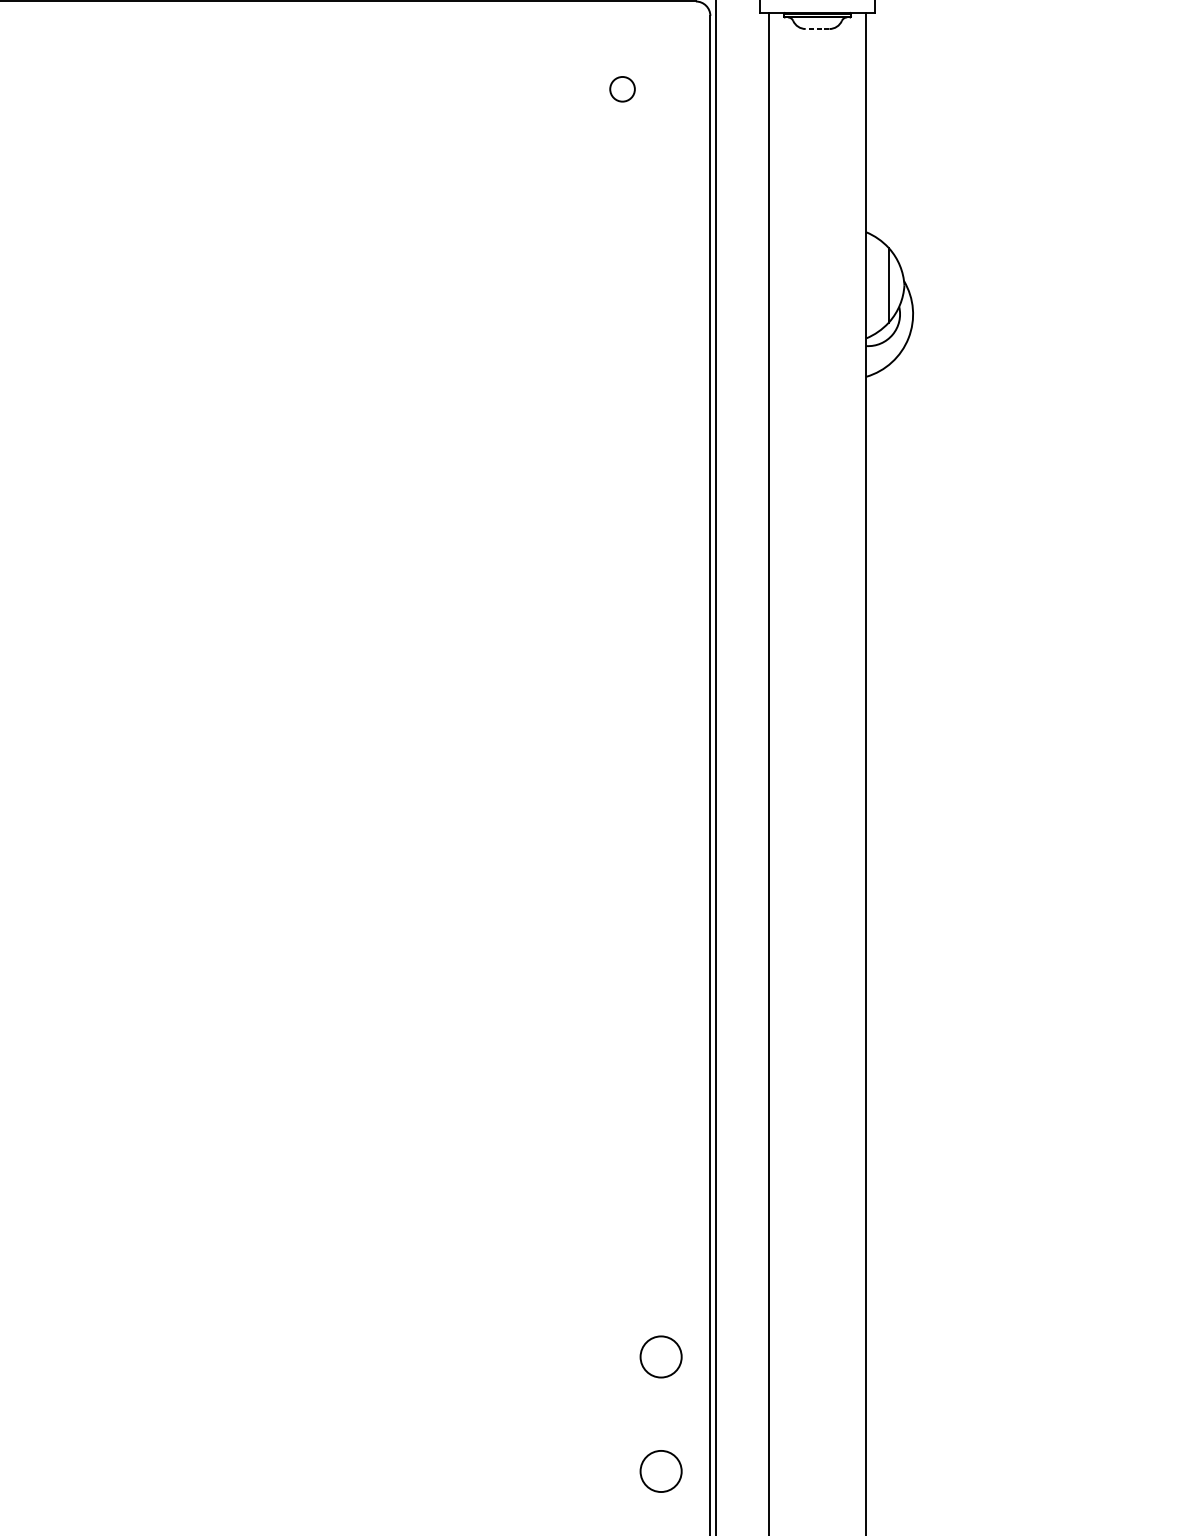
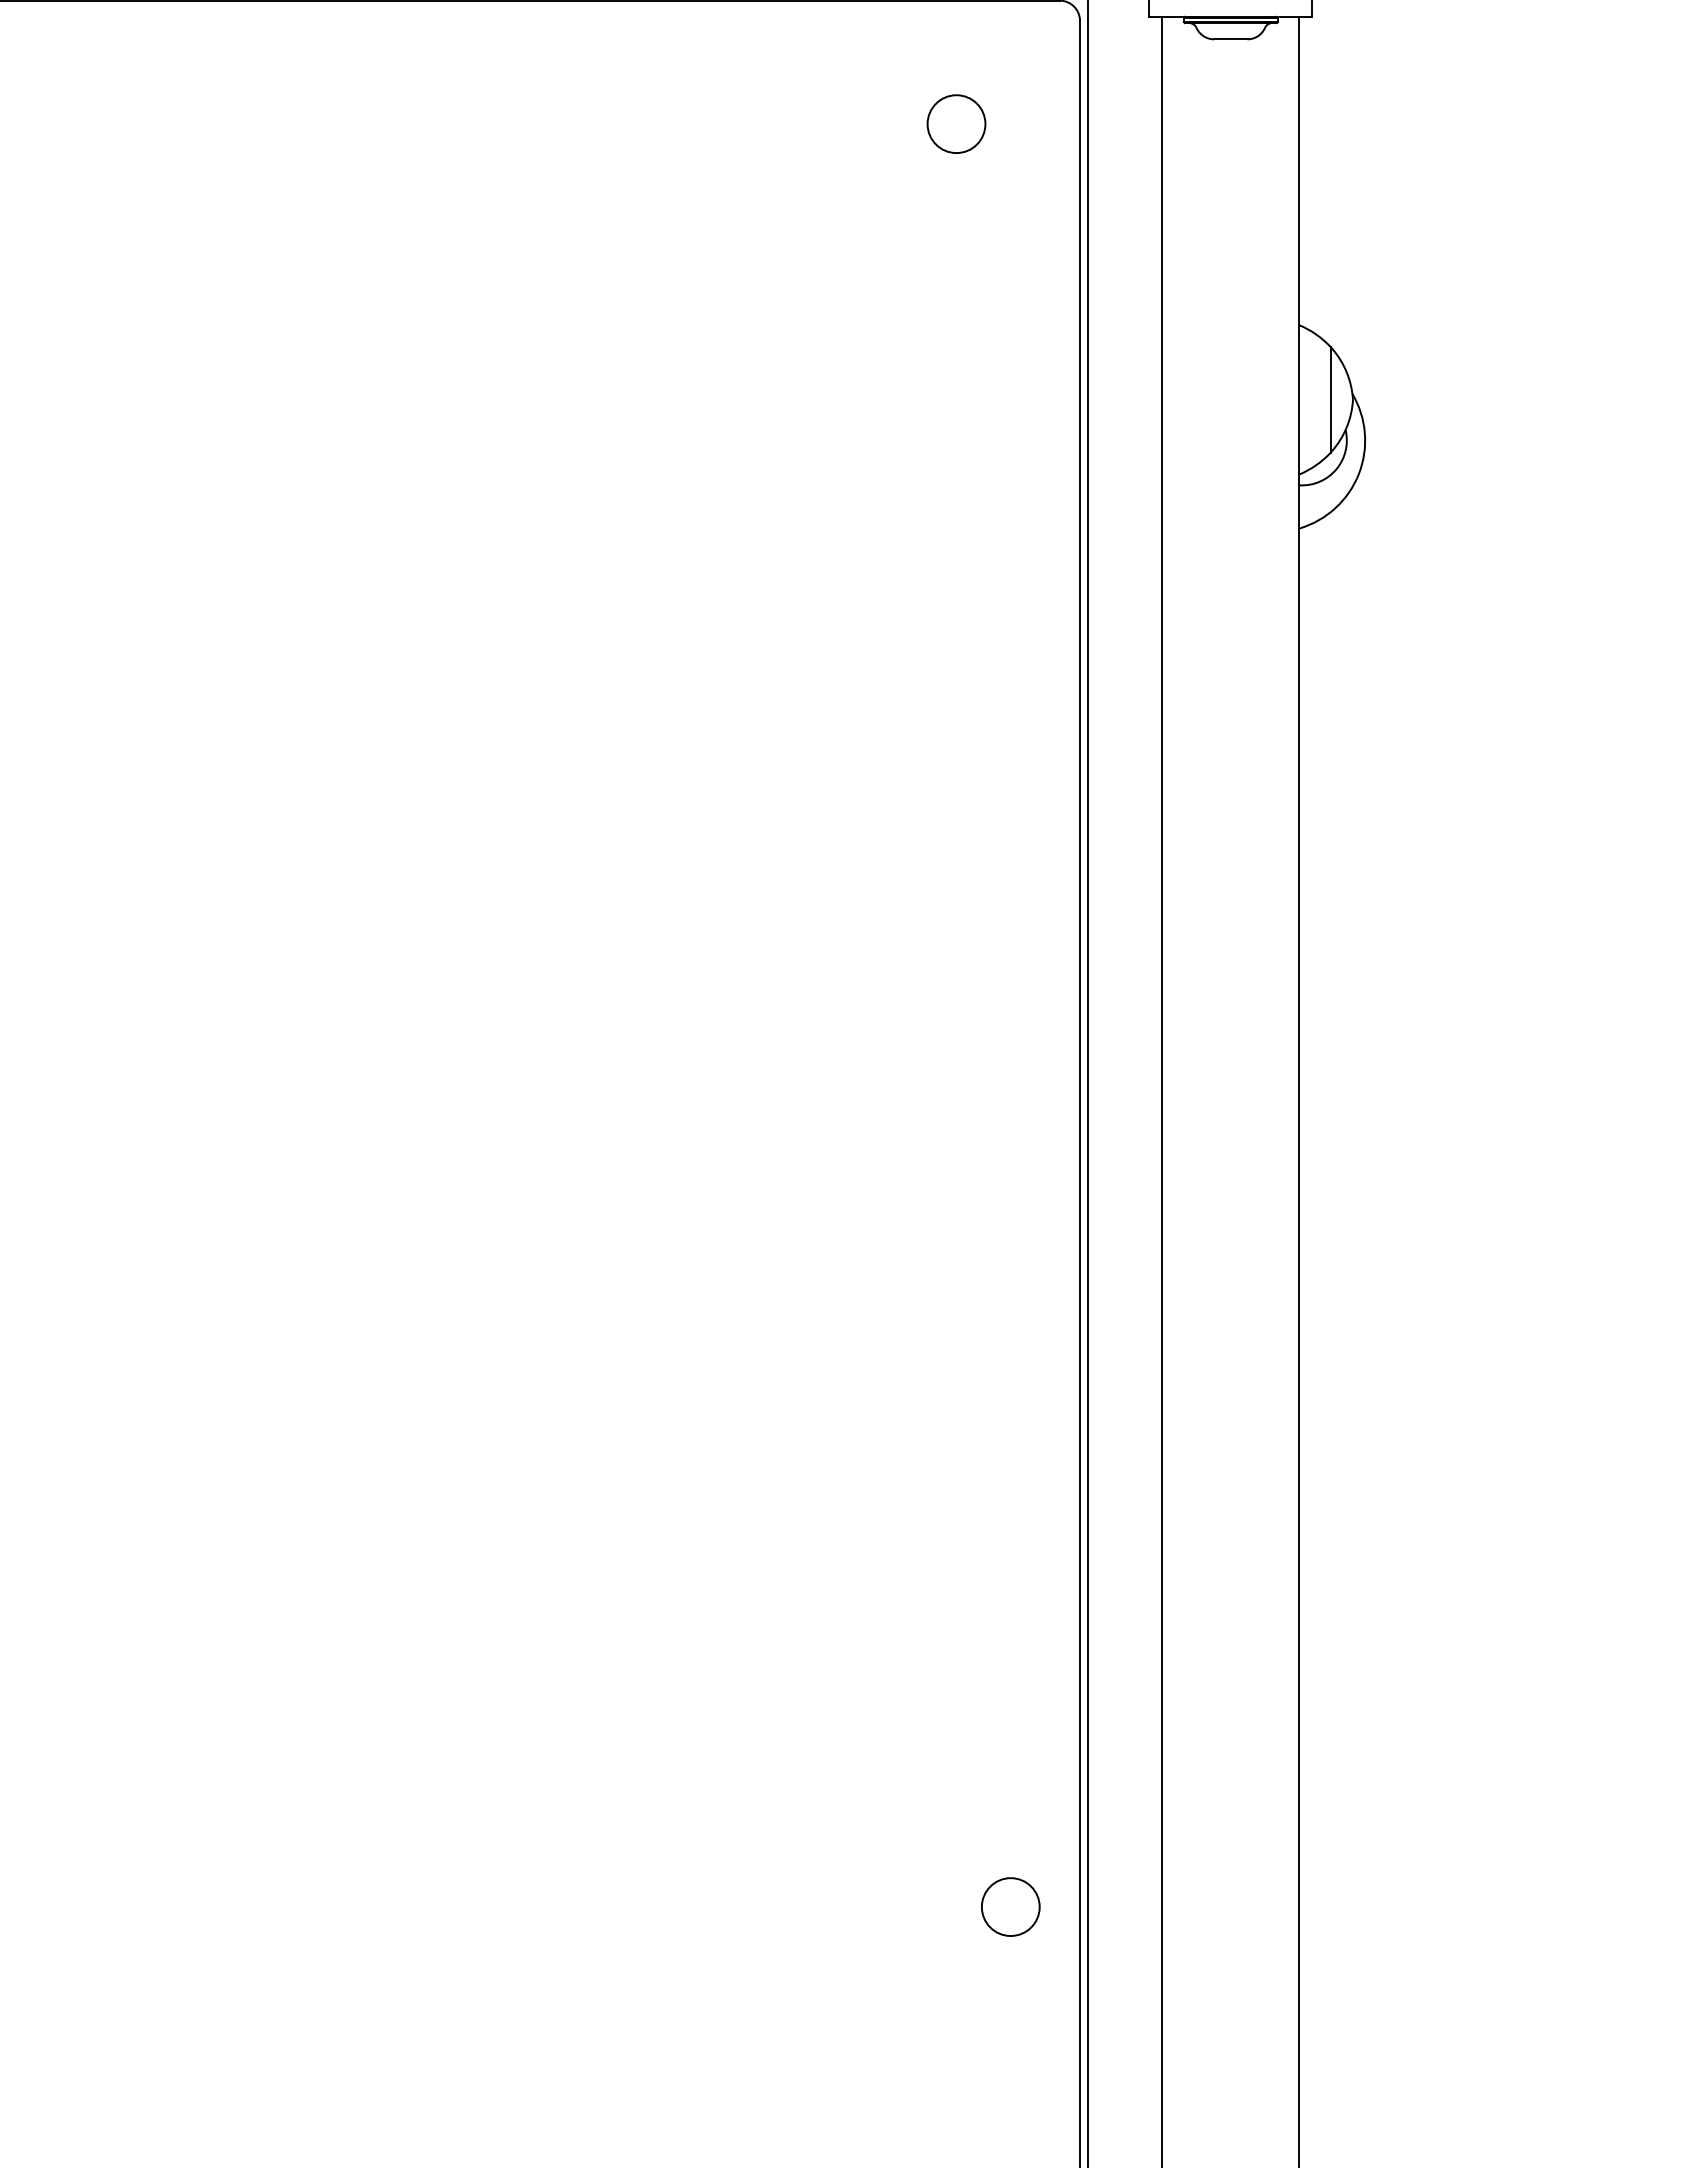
line: (817, 29) -> (1230, 39), dashed -> solid
circle: (622, 89) -> (956, 124), size x1.67
circle: (660, 1471) -> (1010, 2067), removed

